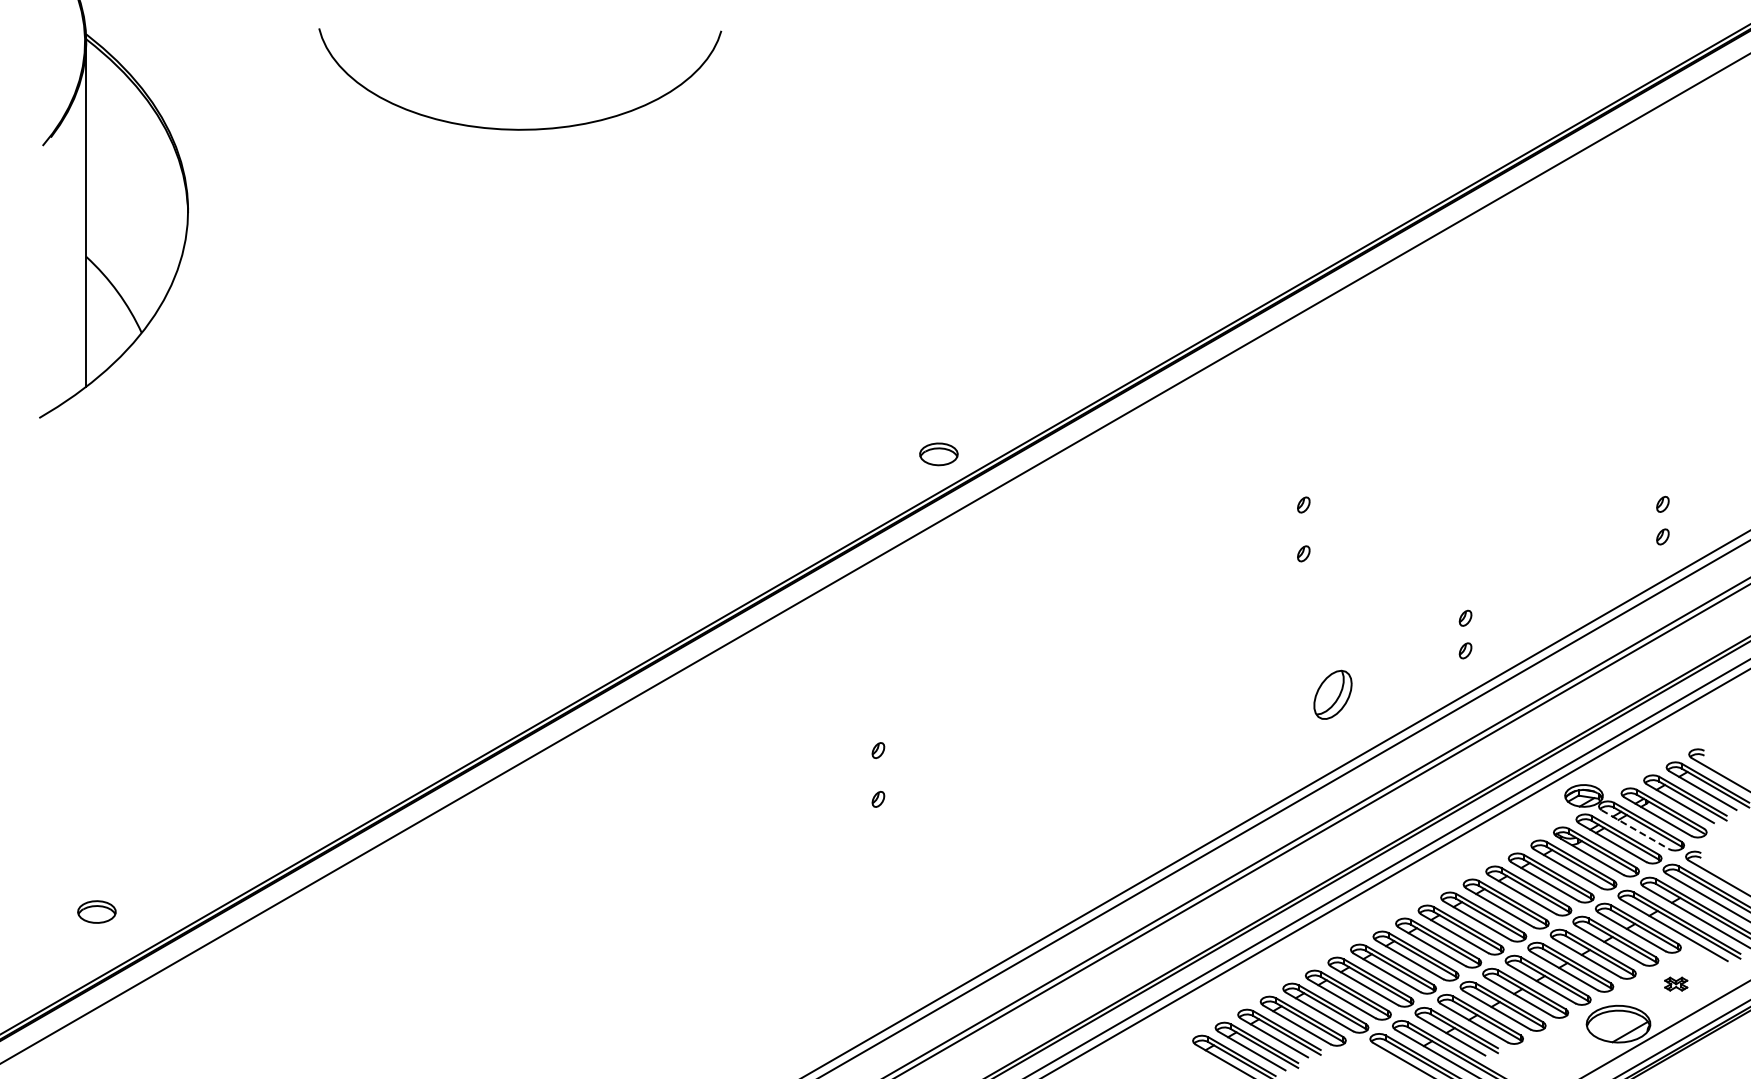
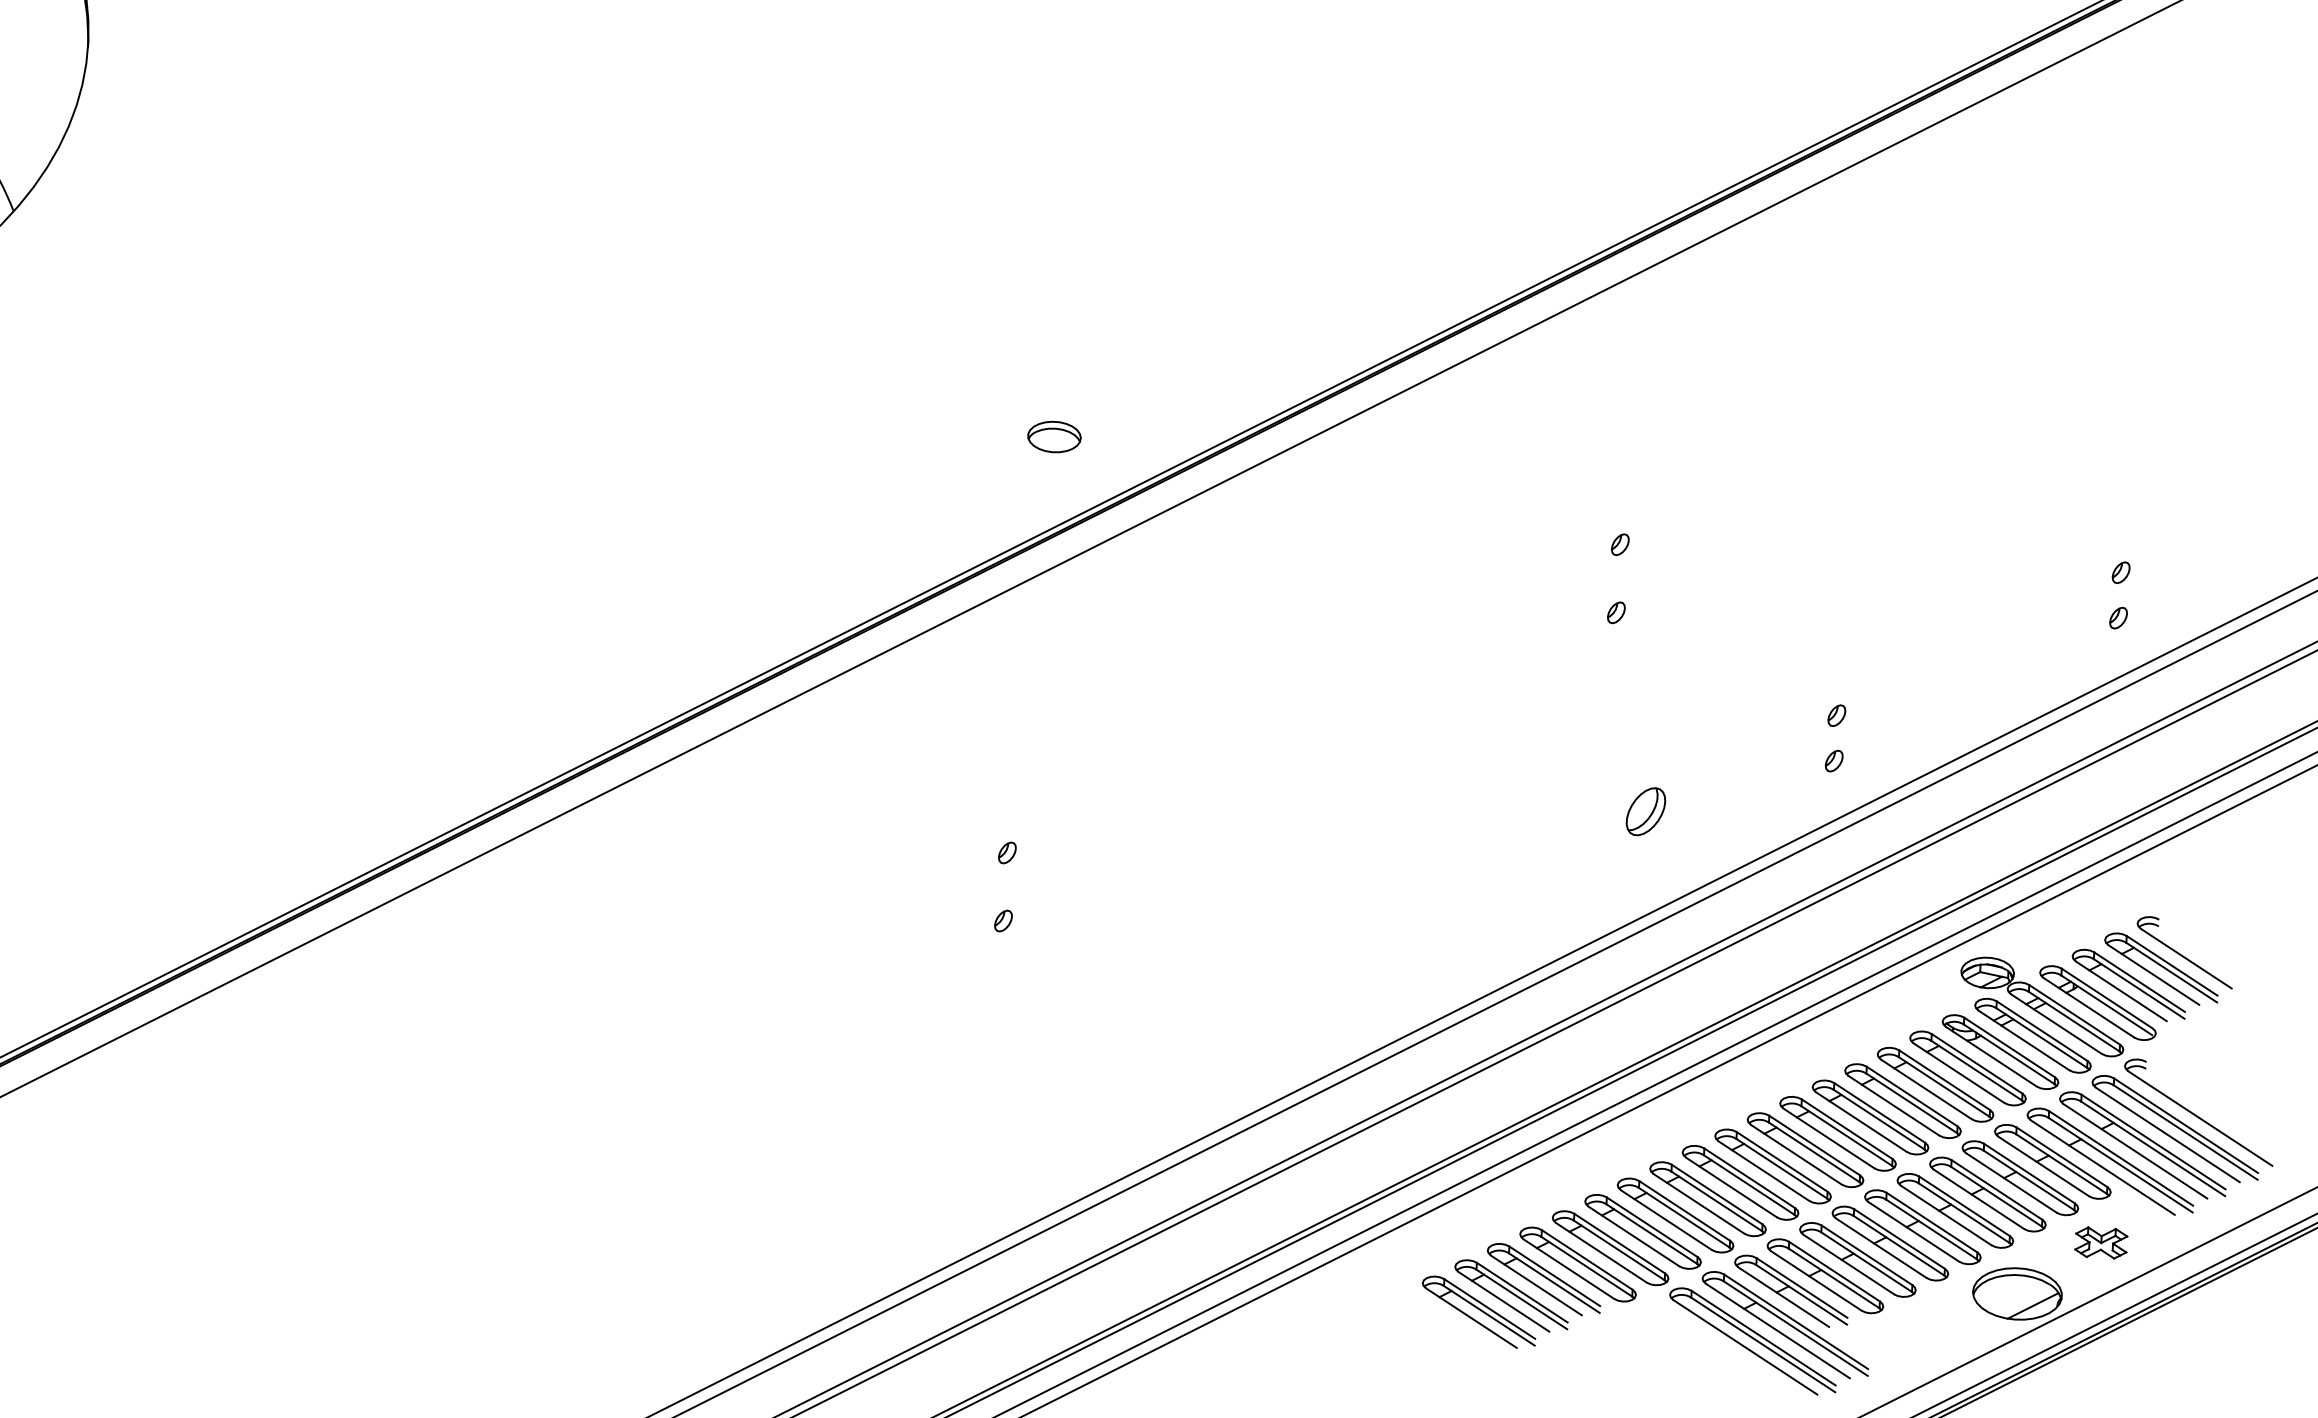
part: (938, 454) -> (1053, 437), moved
part: (1333, 694) -> (1646, 811), size x0.71
line: (1635, 829) -> (2056, 1023), dashed -> solid
part: (1675, 983) -> (2100, 1241), size x1.67

